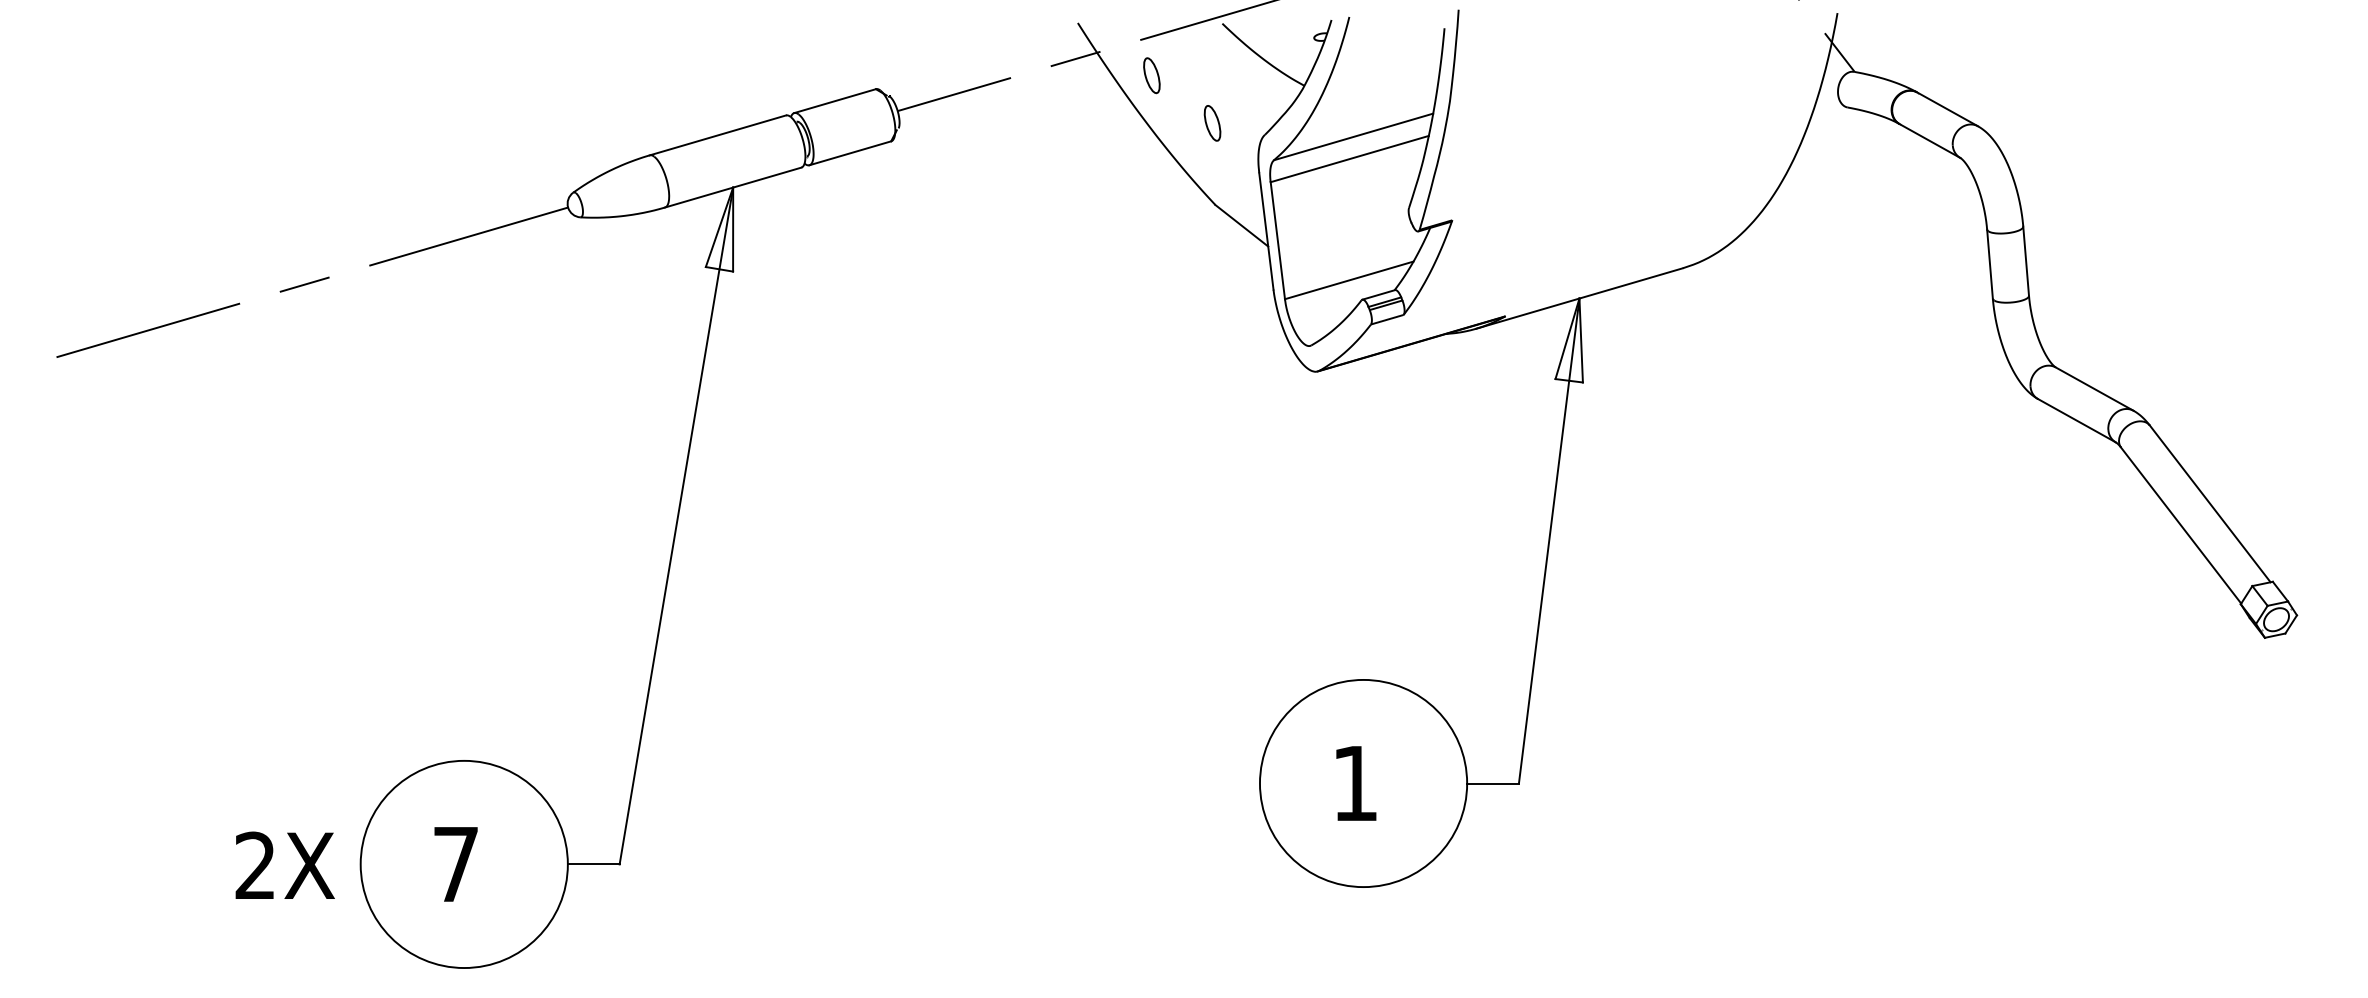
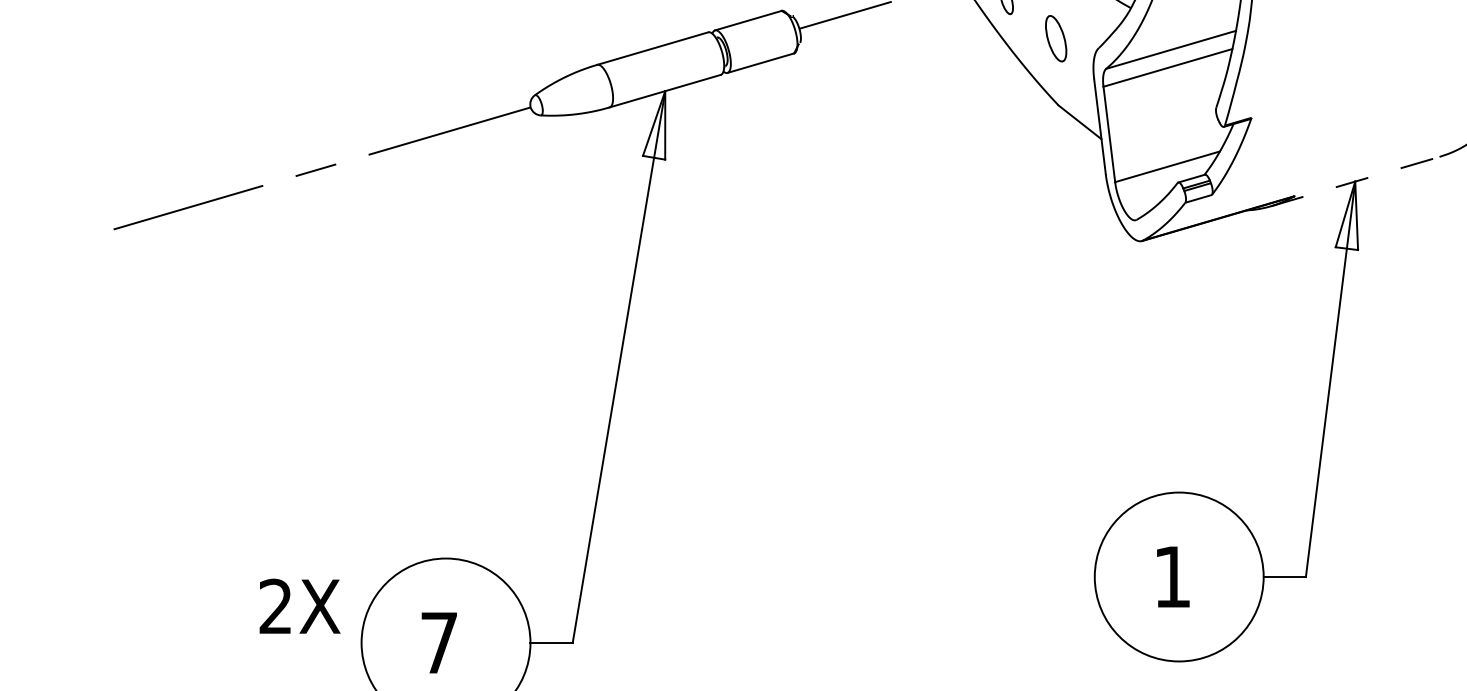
part: (1212, 123) -> (1056, 38), size x1.6
line: (1579, 298) -> (1355, 181), solid -> dashed
text: (284, 864) -> (299, 605), moved

